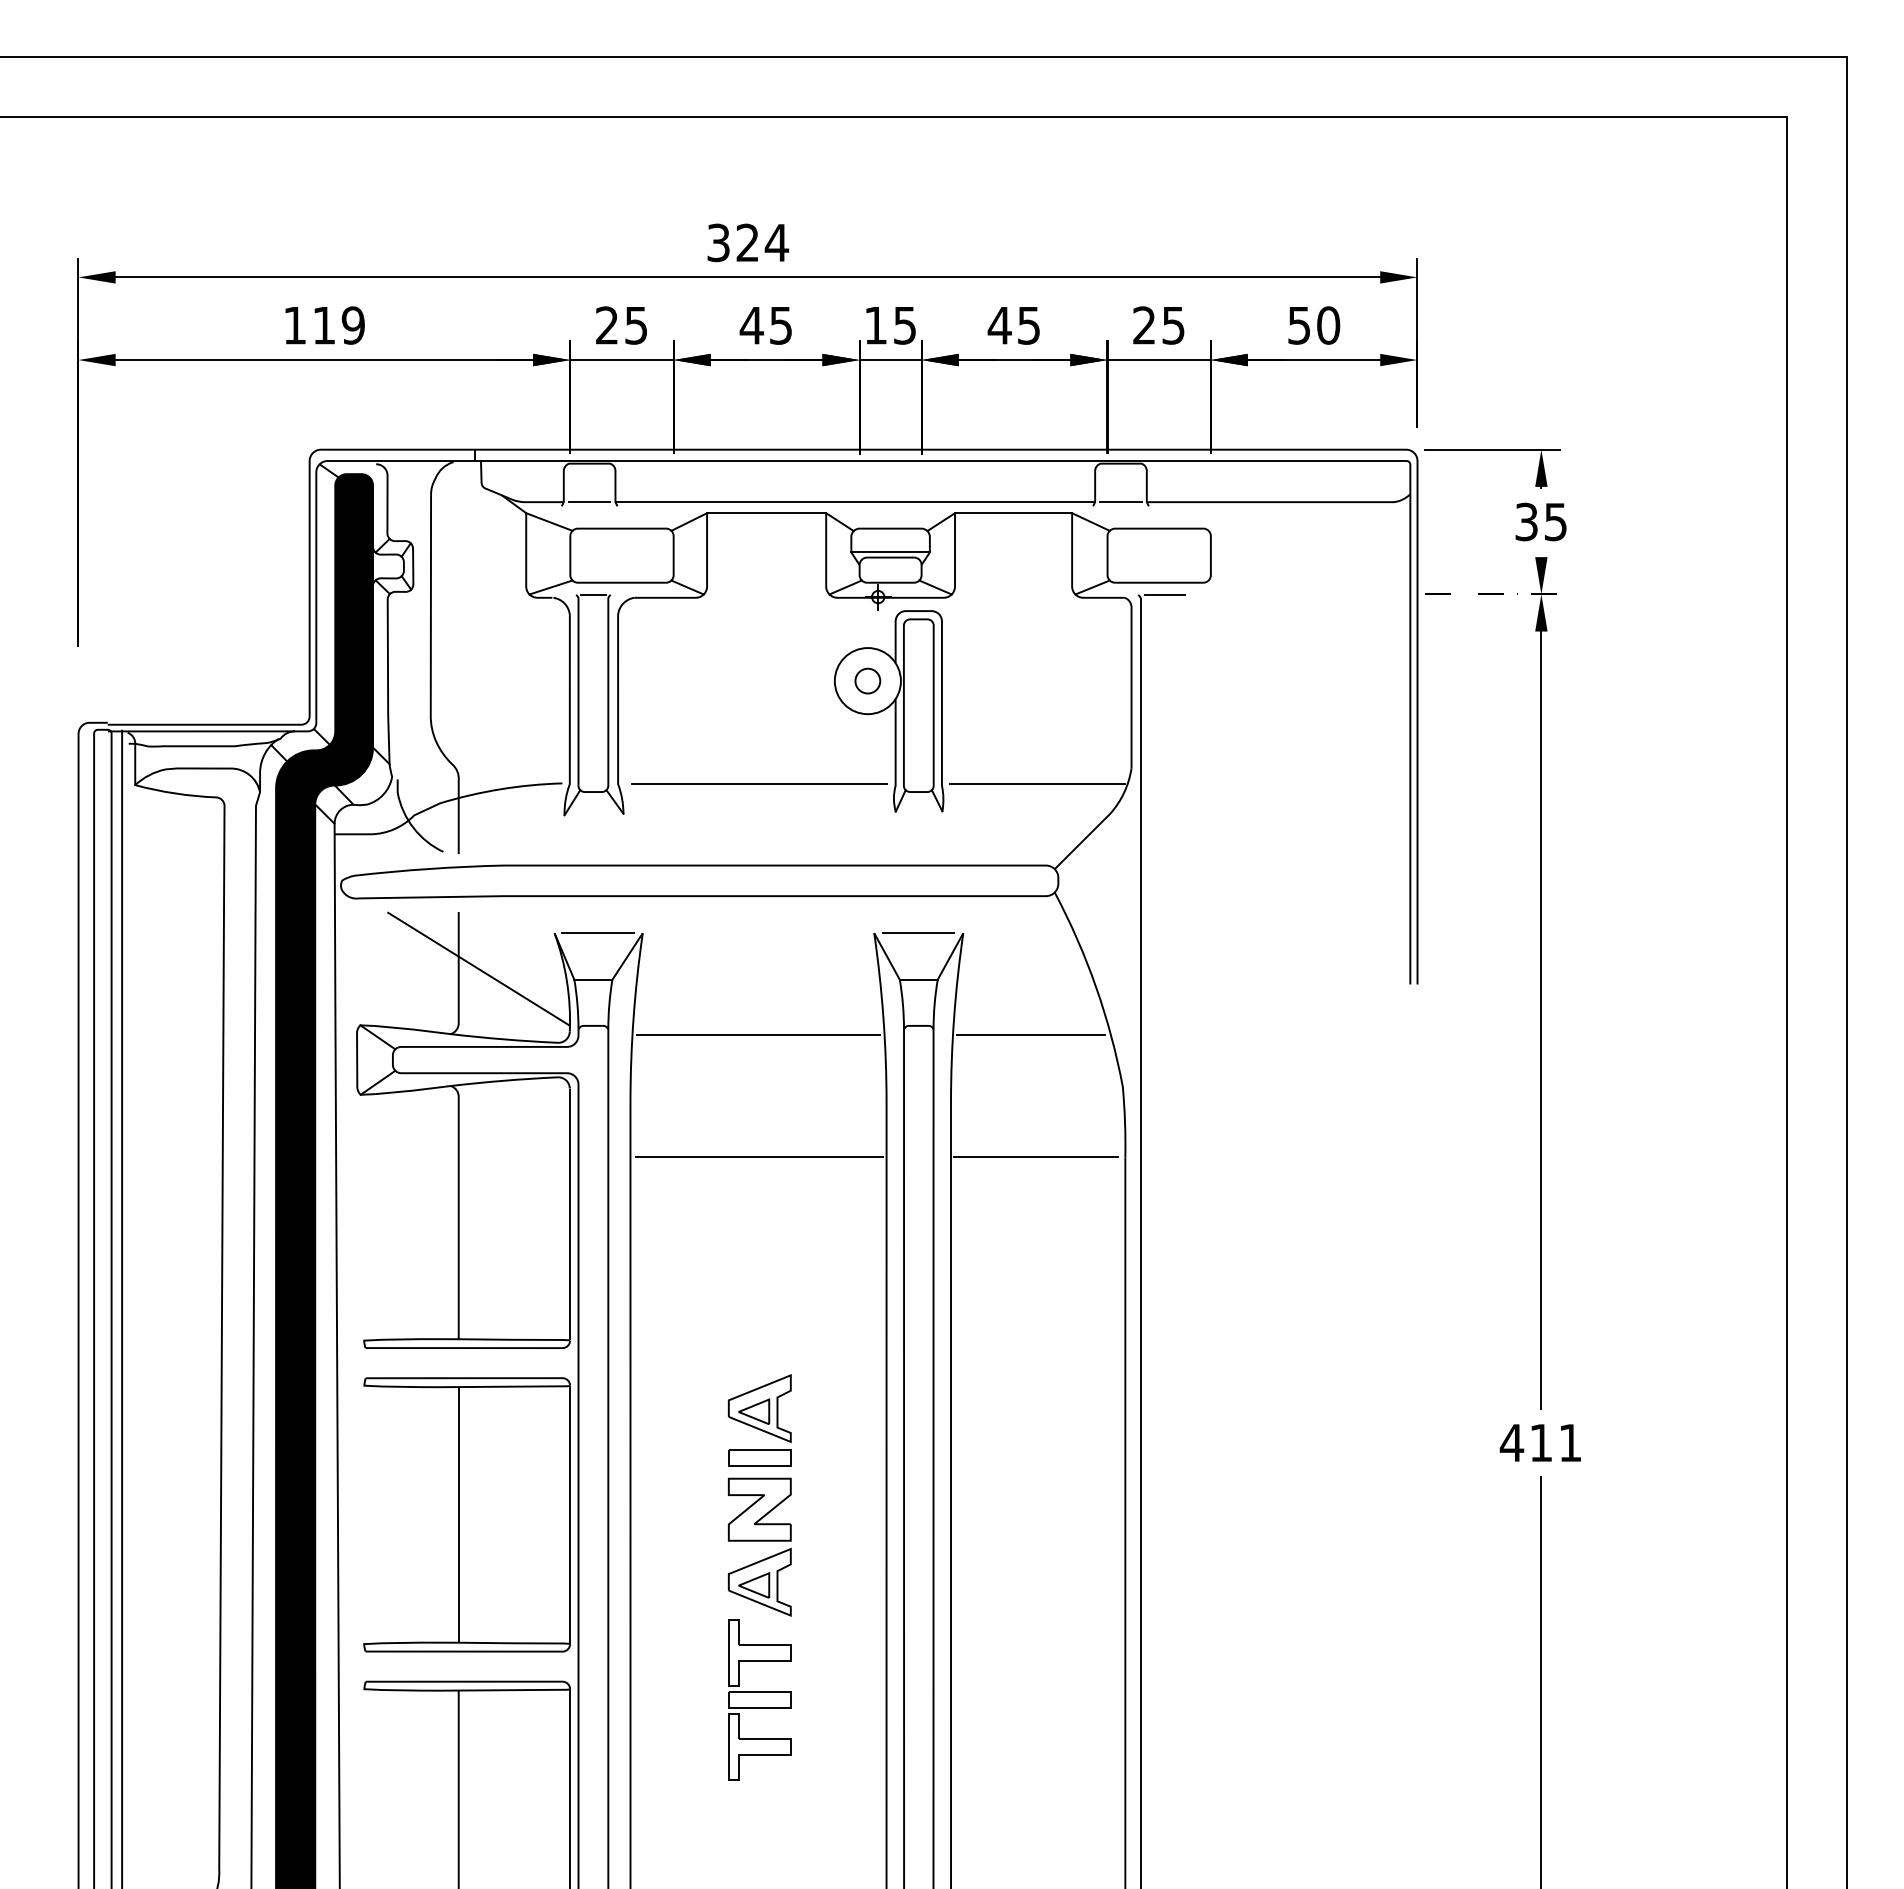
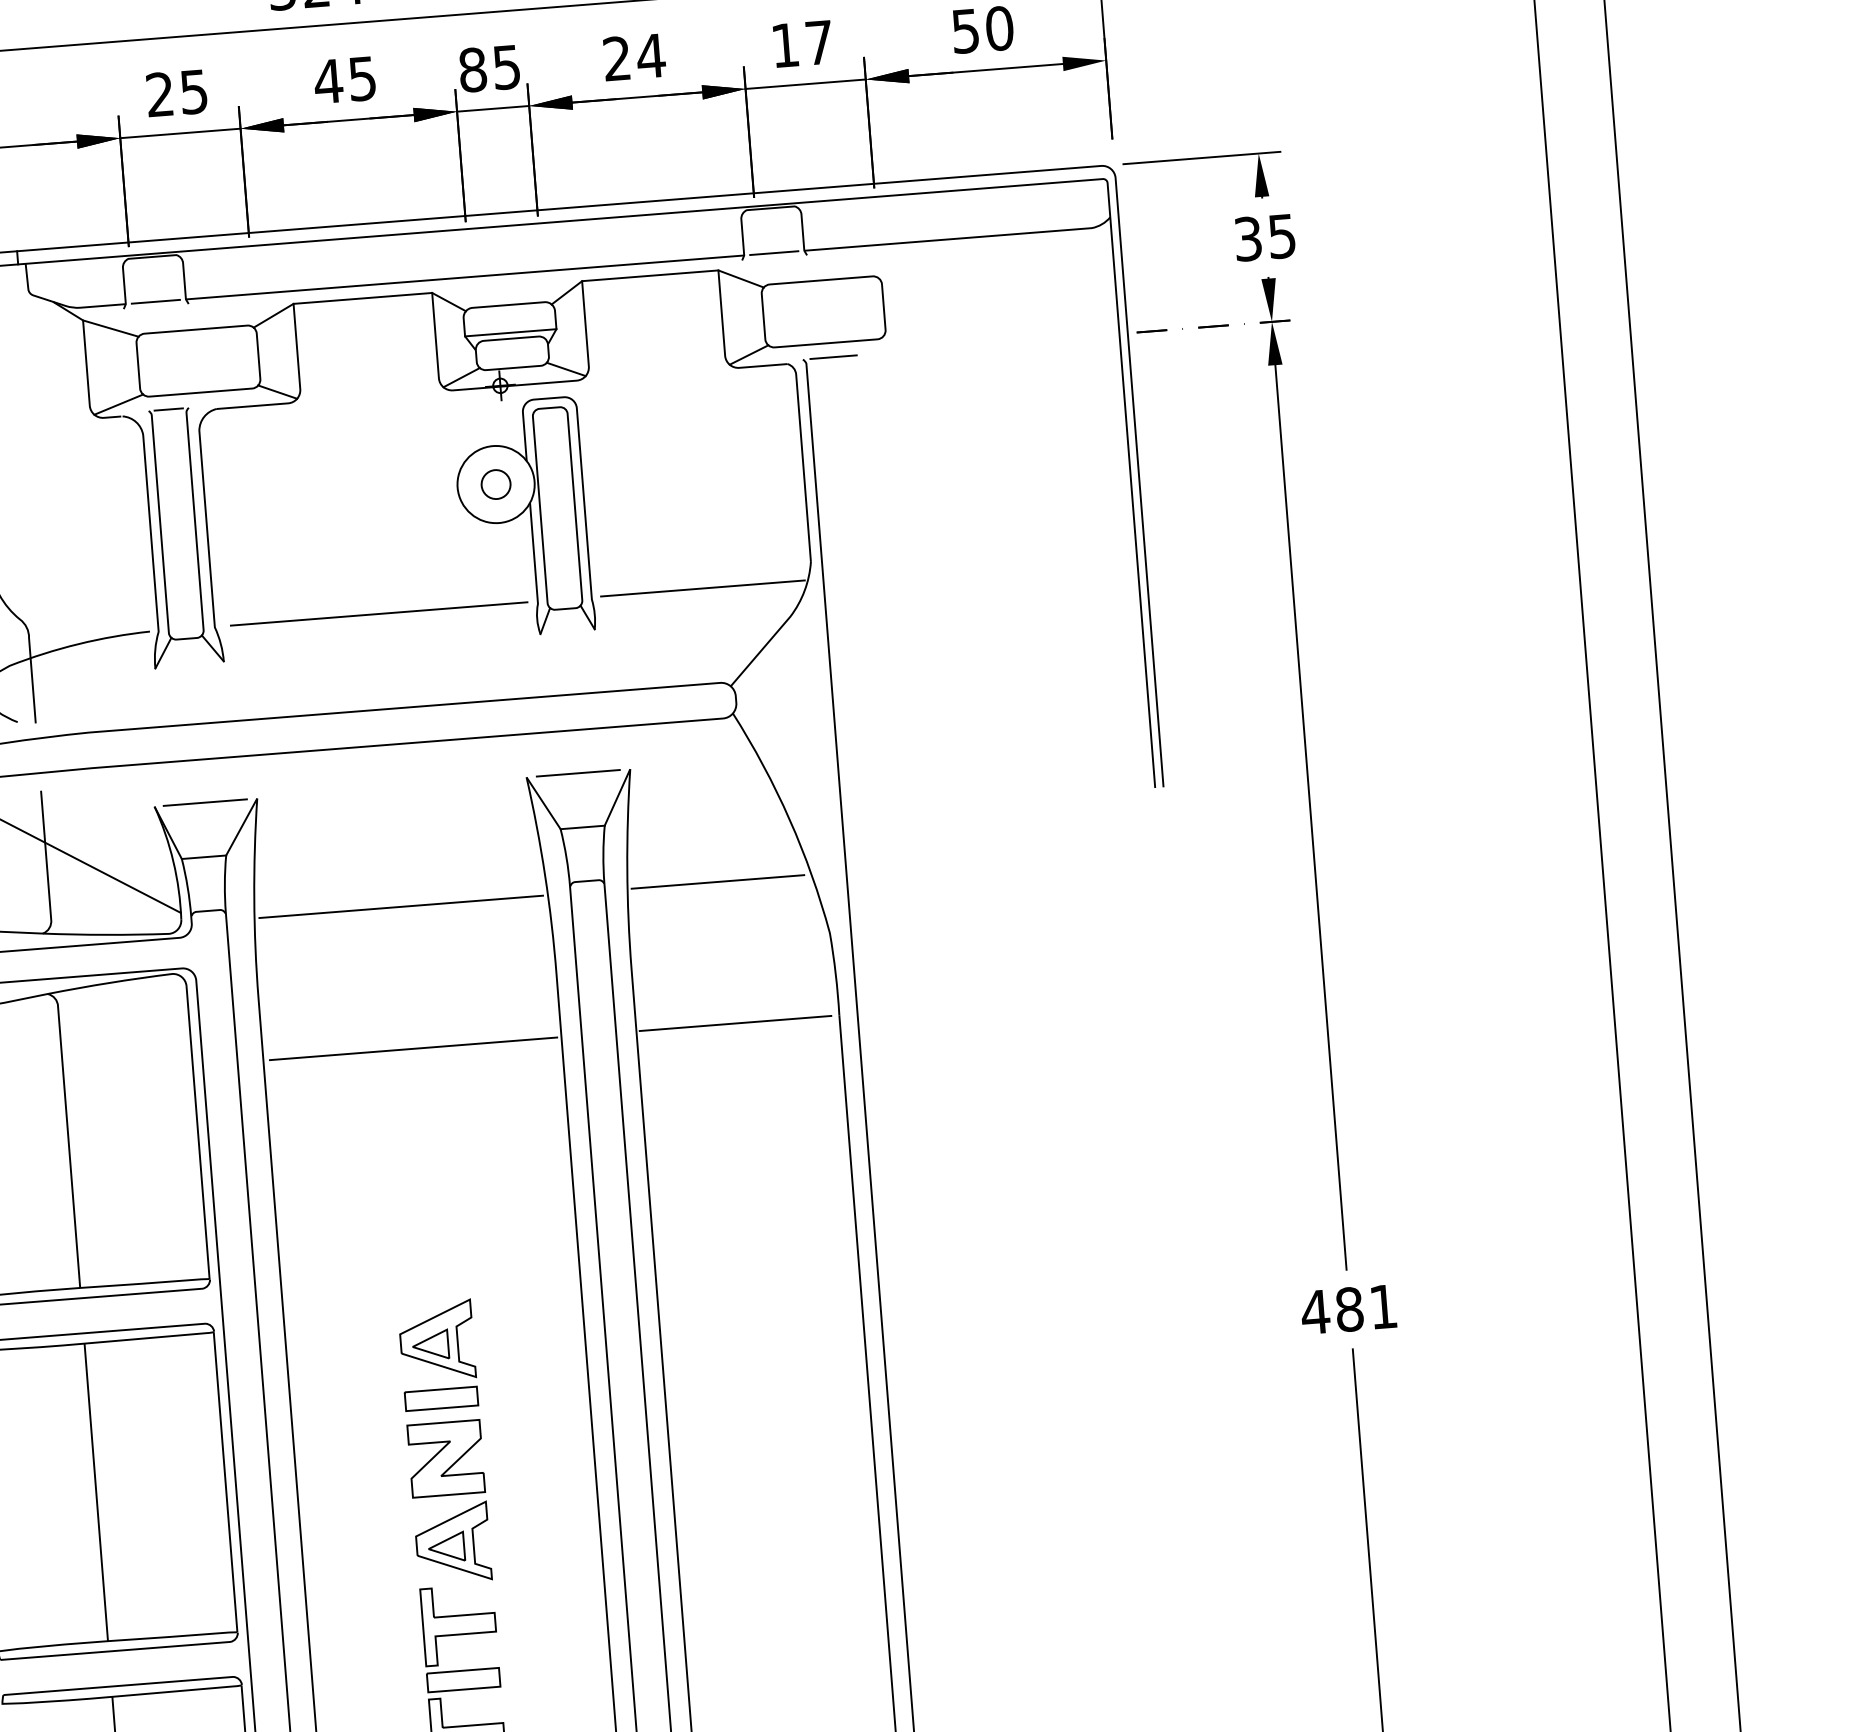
text: (875, 325) -> (472, 70), 15 -> 85
text: (1014, 325) -> (634, 57), 45 -> 24
text: (1158, 325) -> (801, 44), 25 -> 17
text: (1541, 1442) -> (1349, 1308), 411 -> 481

